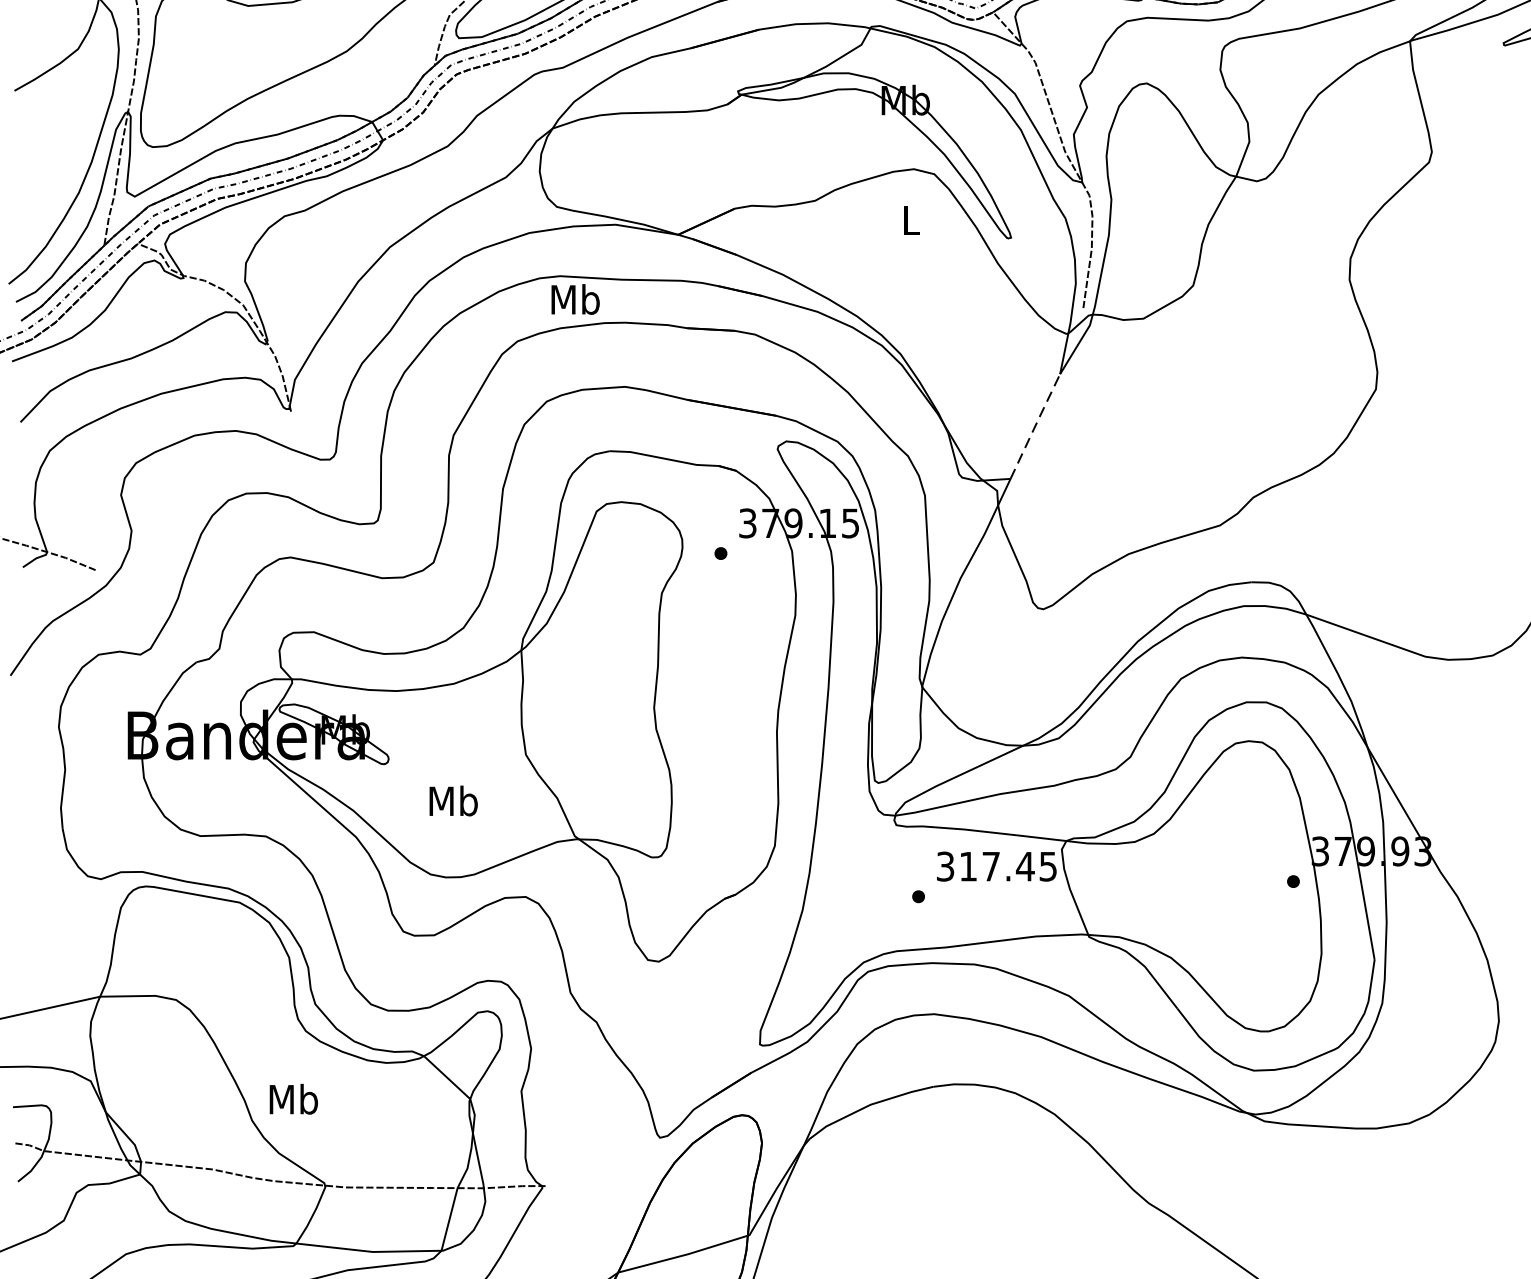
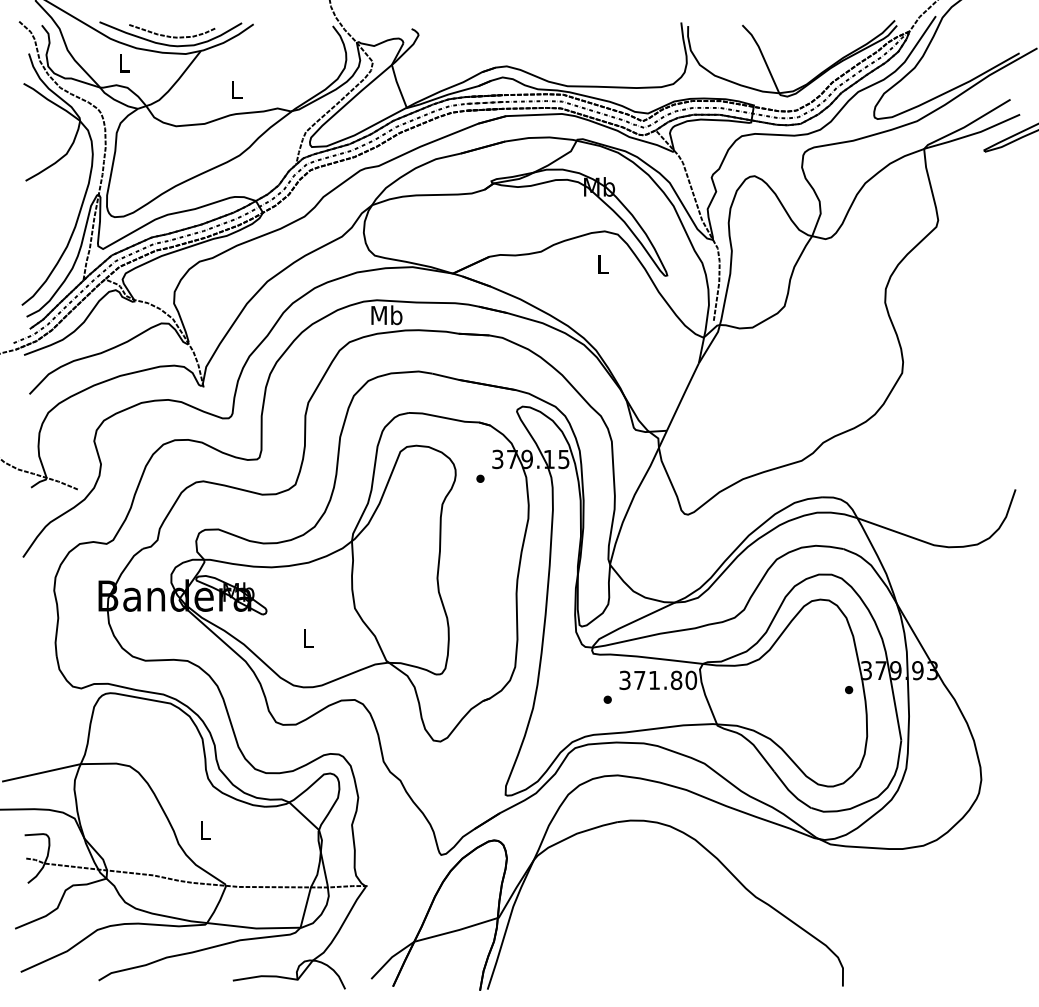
line: (1036, 425) -> (683, 396), dashed -> solid
text: (453, 799) -> (308, 637), Mb -> L
text: (1008, 866) -> (665, 680), 317.45 -> 371.80
text: (293, 1099) -> (205, 830), Mb -> L

